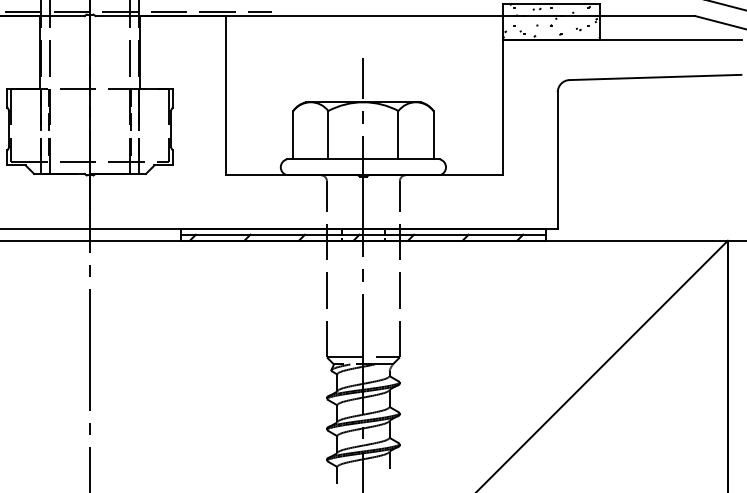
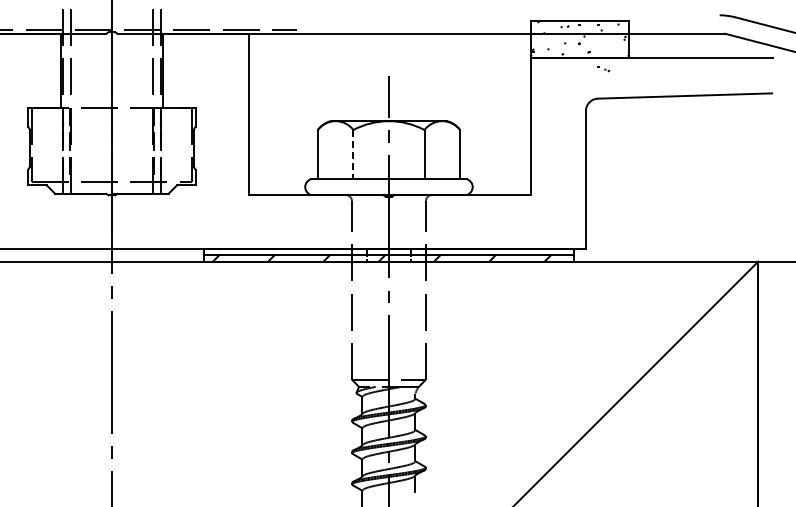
part: (575, 28) -> (603, 69), moved
line: (328, 135) -> (353, 154), solid -> dashed

